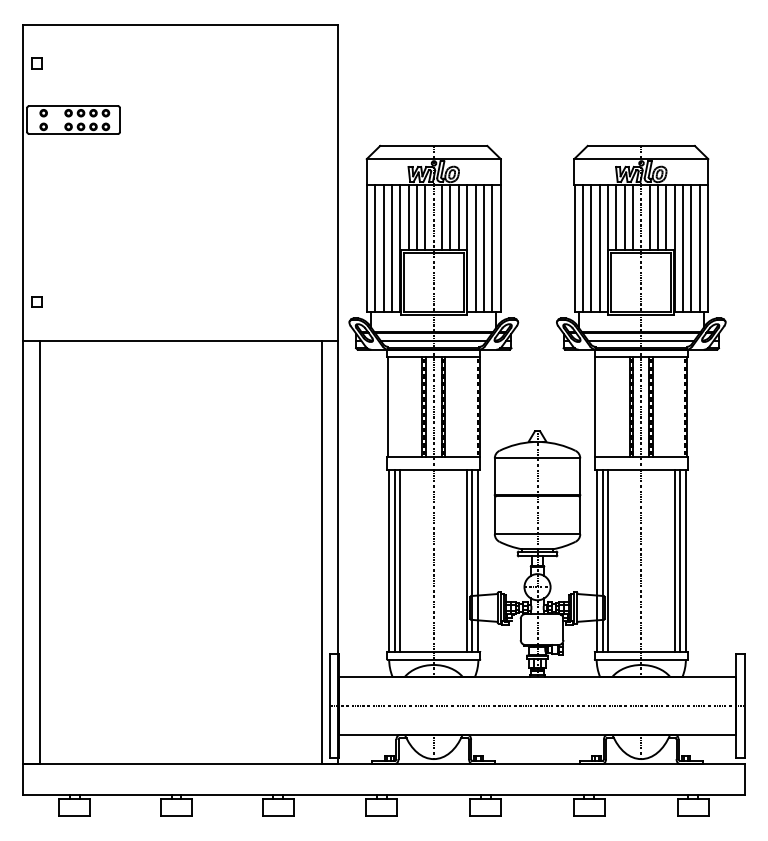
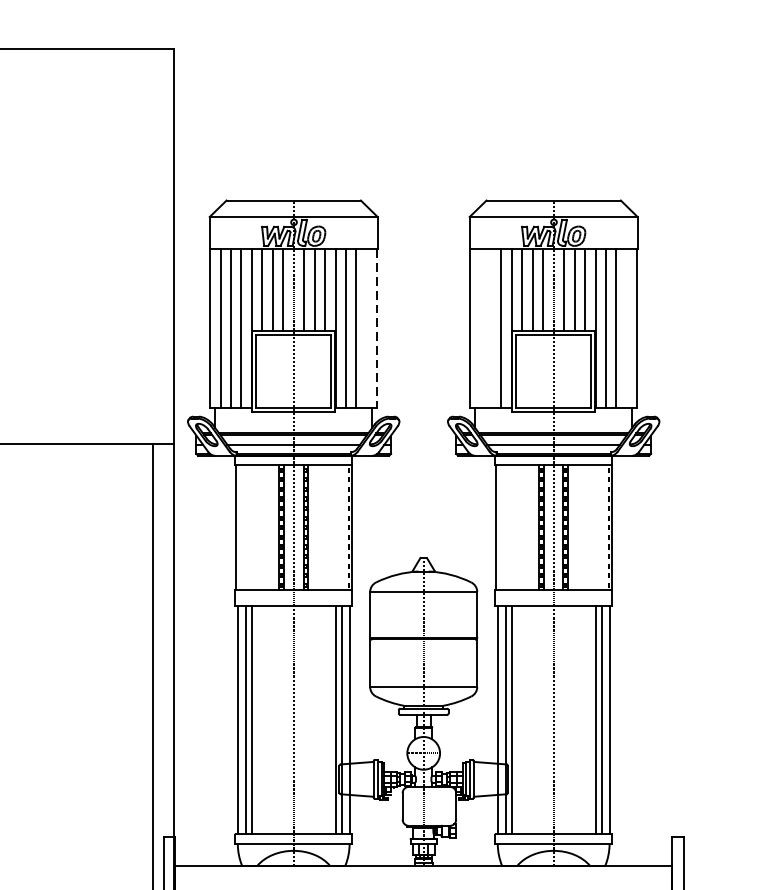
line: (492, 247) -> (367, 327), removed
line: (582, 247) -> (480, 327), removed
line: (591, 247) -> (491, 327), removed
line: (699, 247) -> (626, 327), removed
line: (500, 248) -> (377, 329), solid -> dashed

